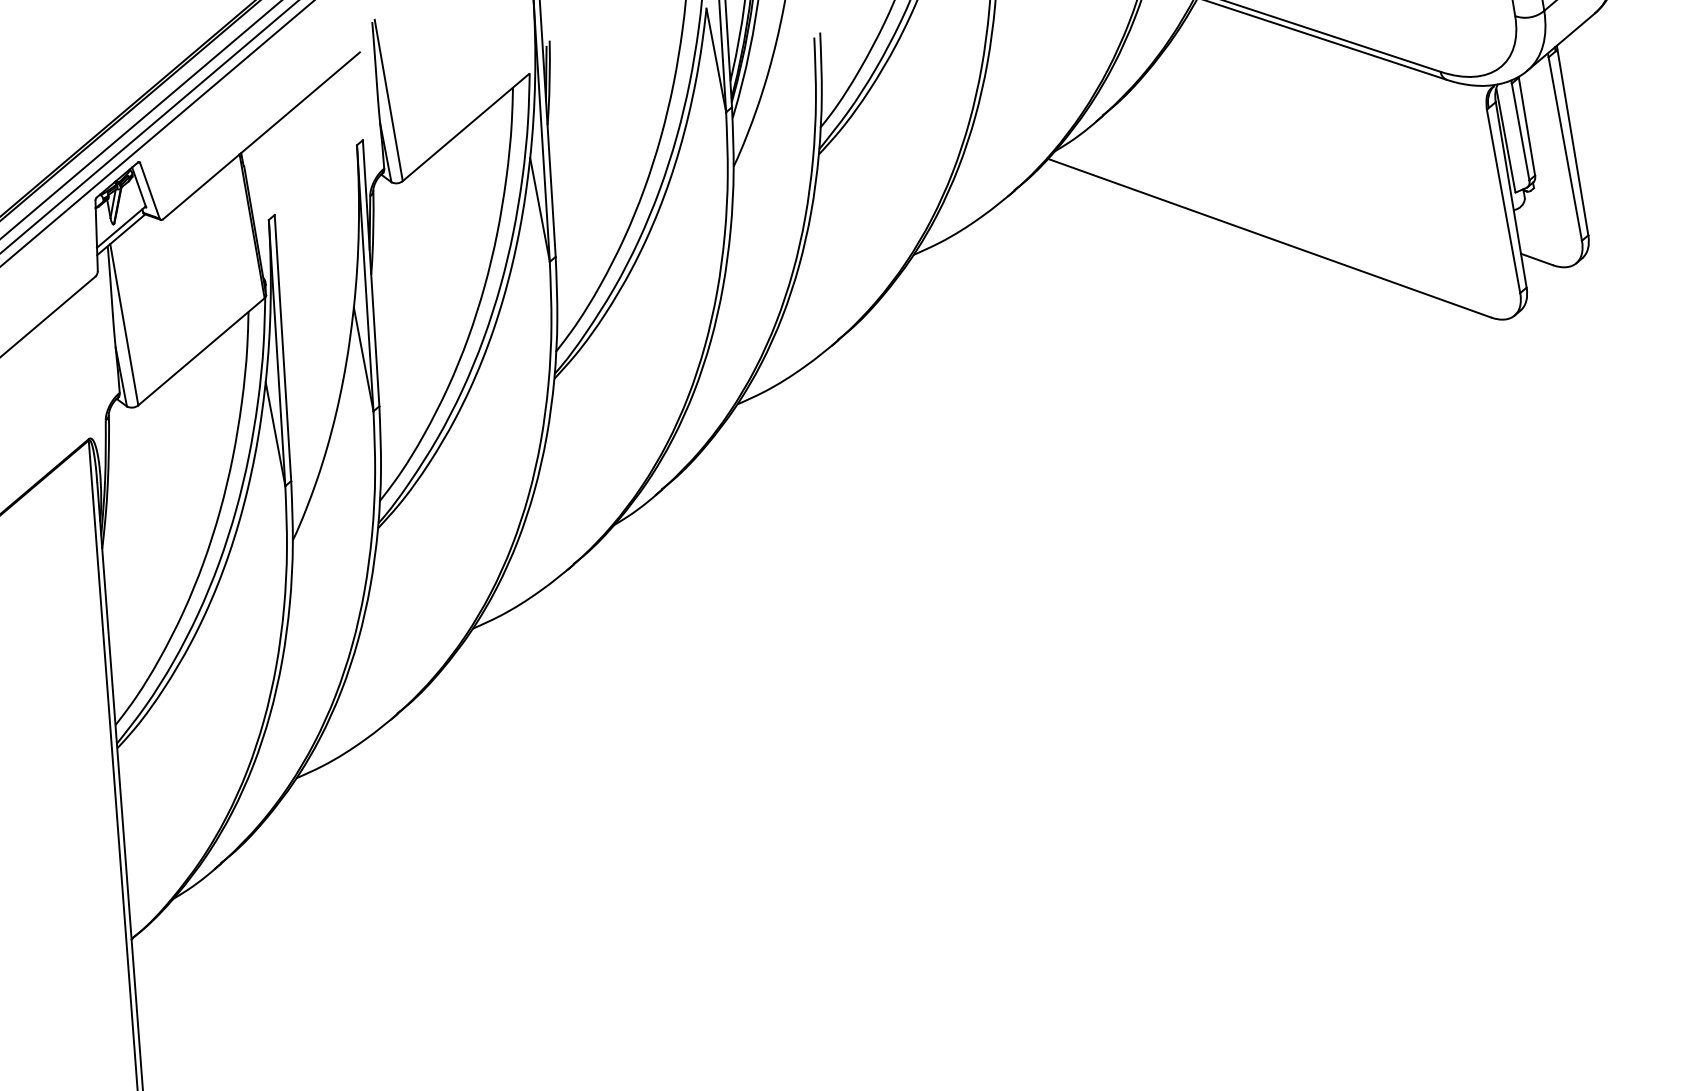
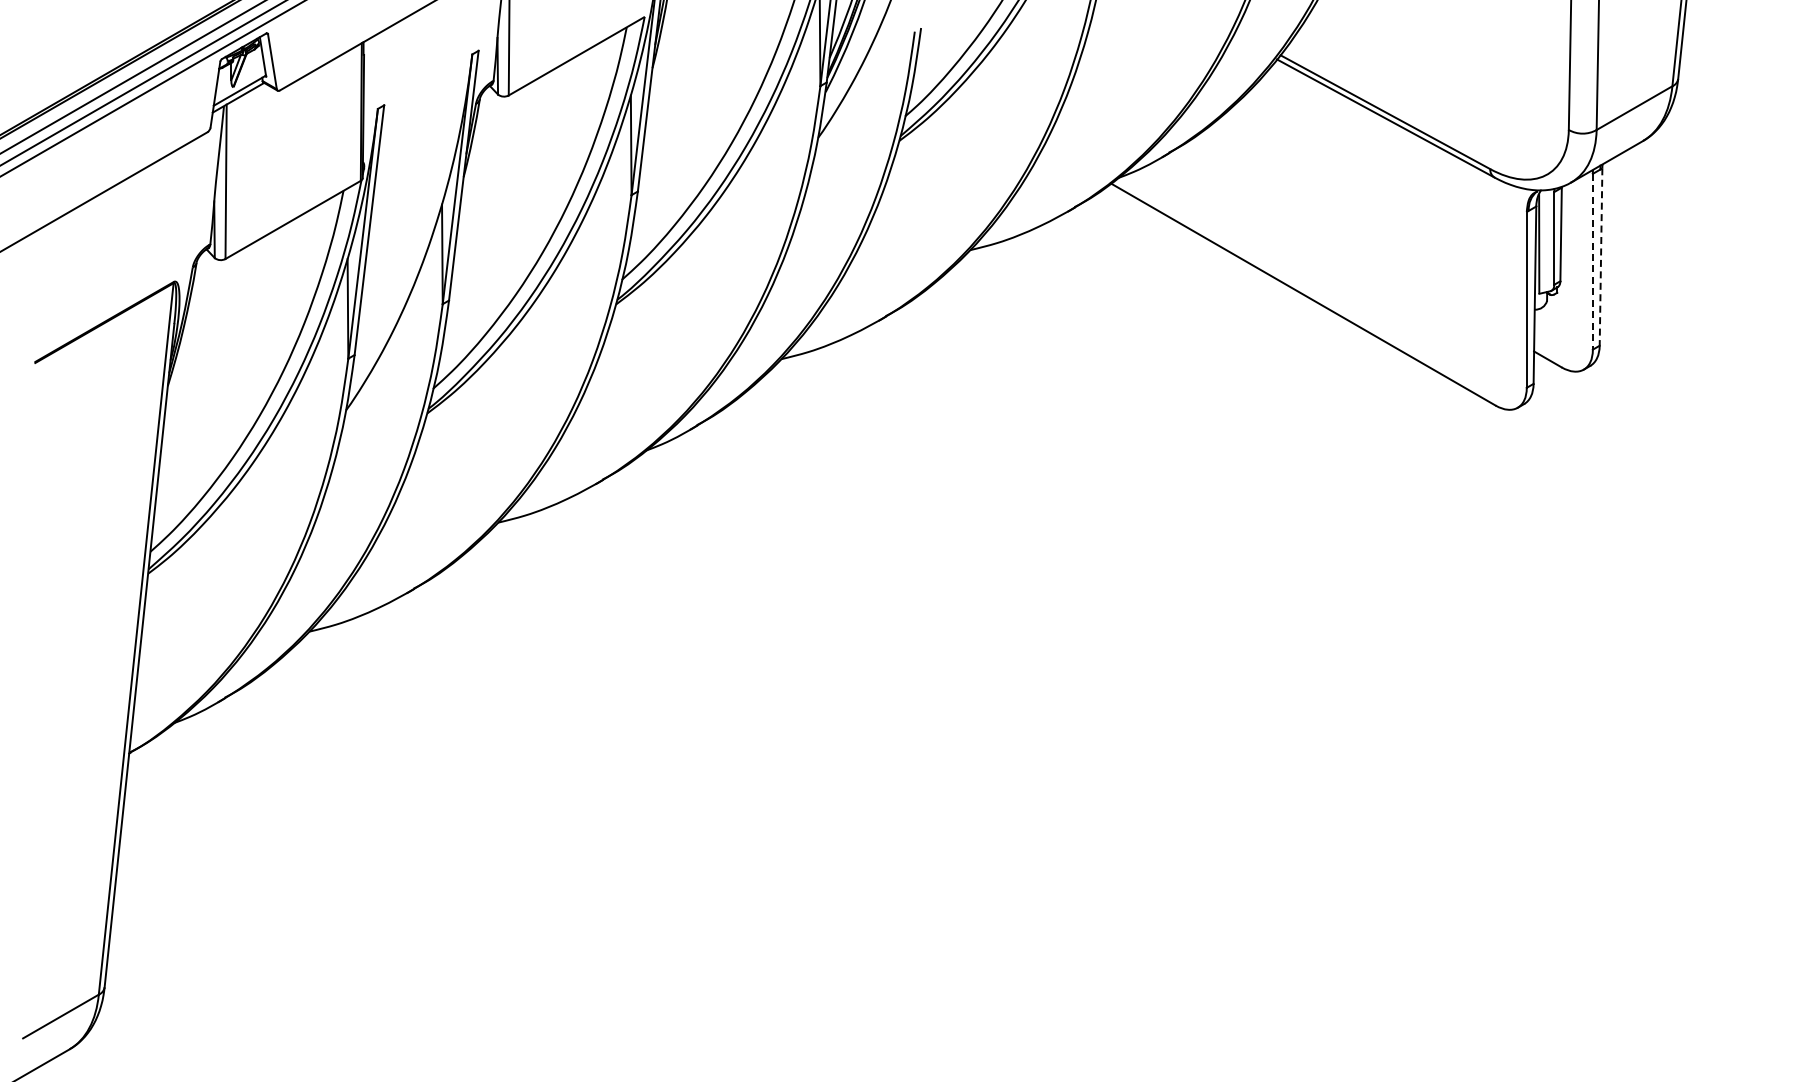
line: (1573, 142) -> (1601, 257), solid -> dashed
line: (1564, 148) -> (1592, 261), solid -> dashed

